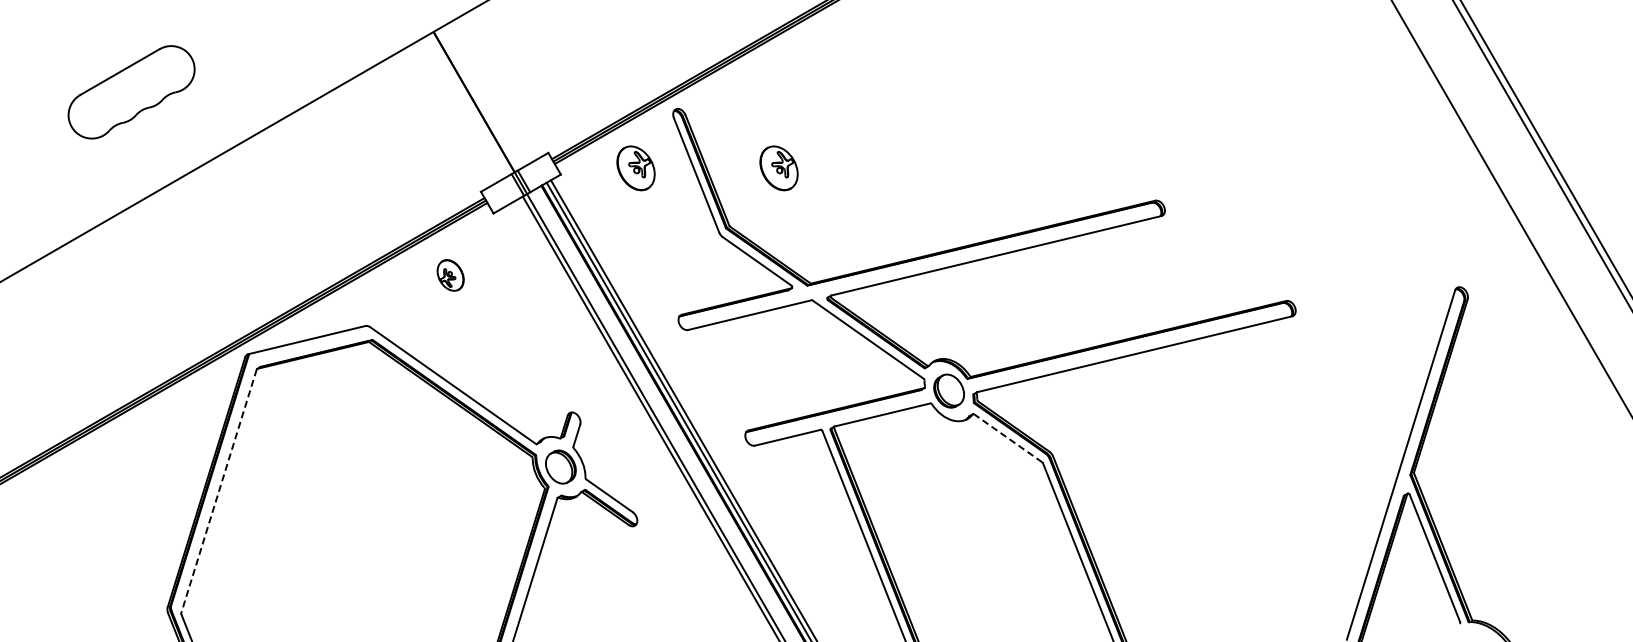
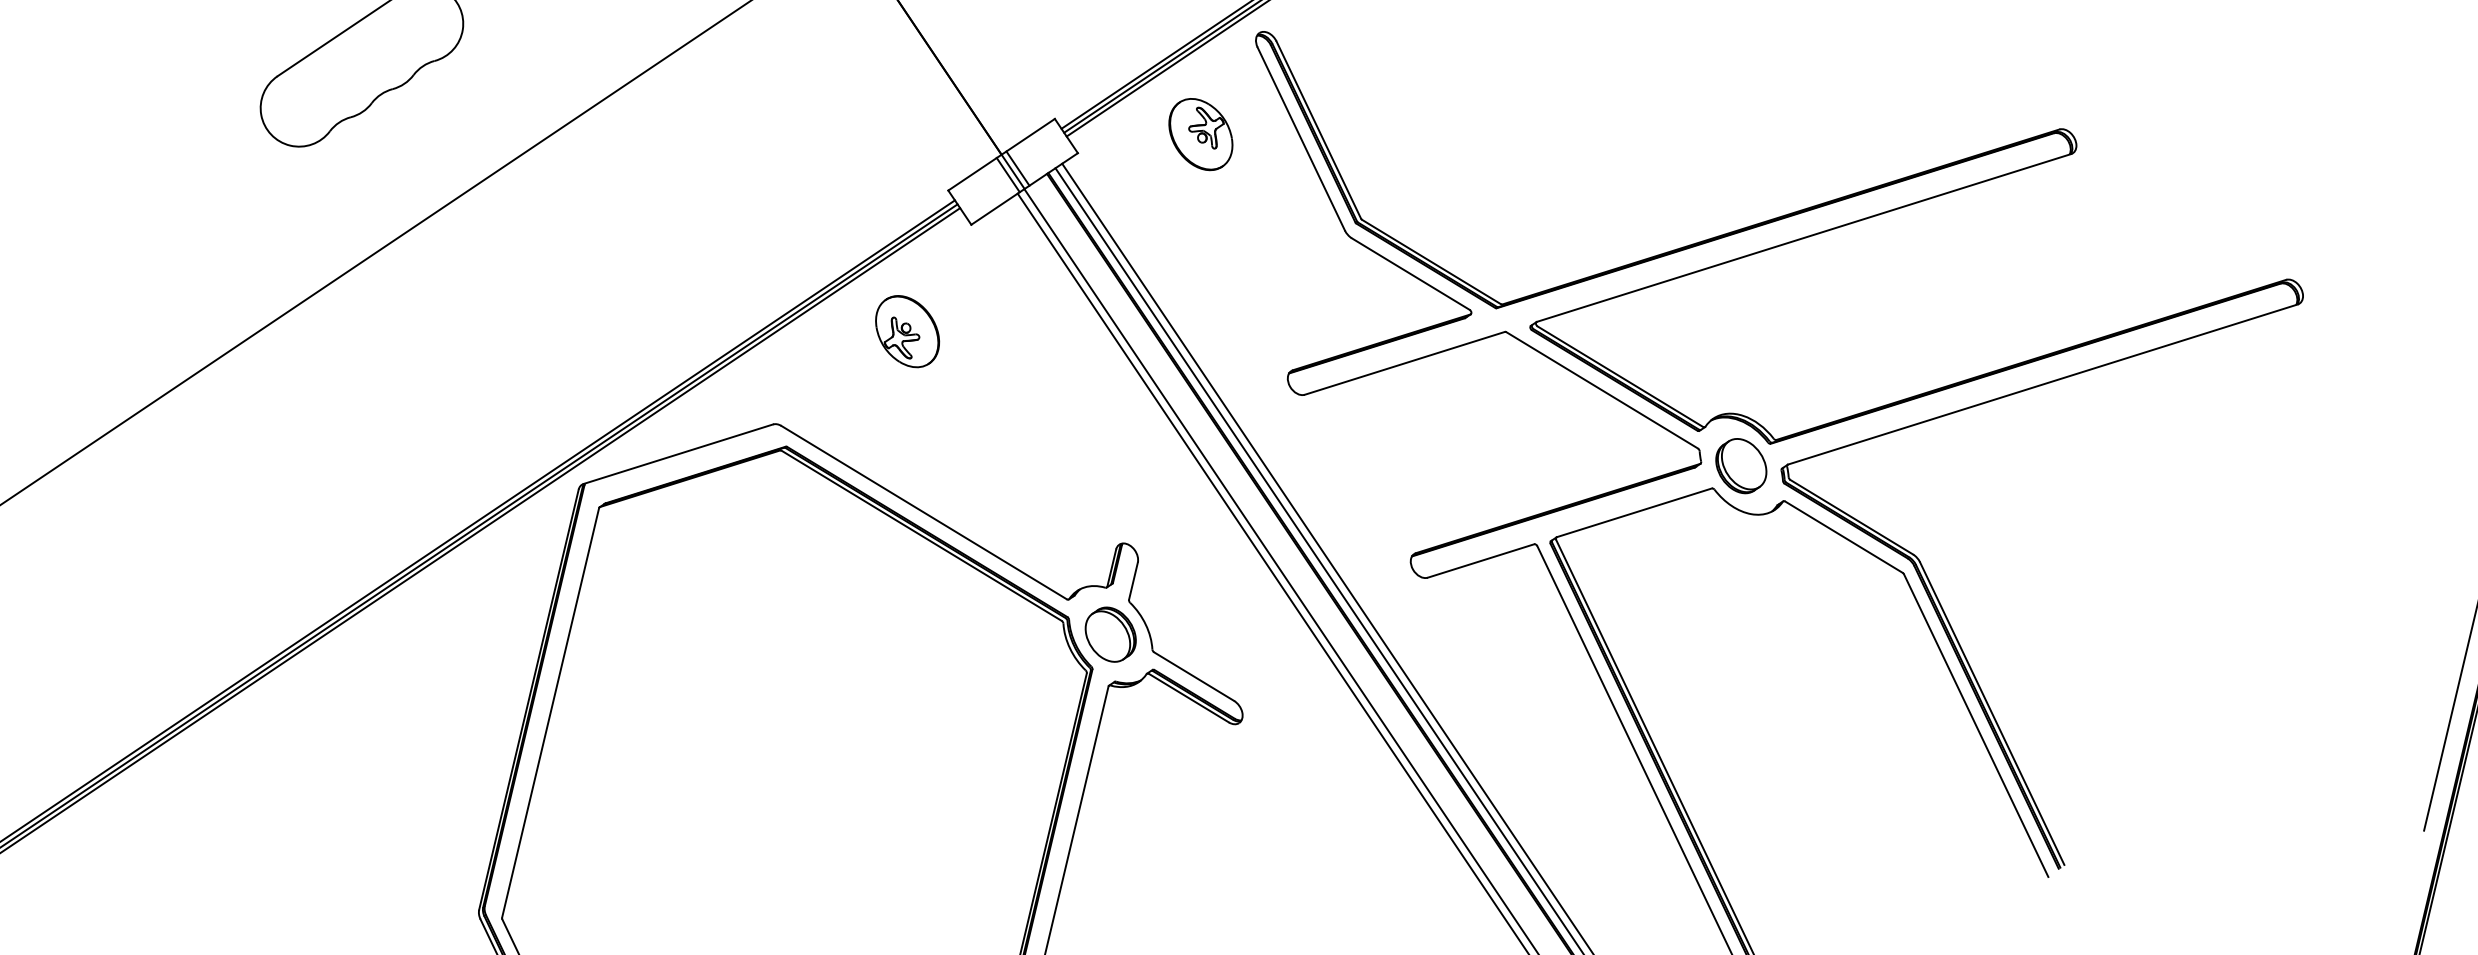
part: (778, 168) -> (1435, 118), removed
part: (450, 275) -> (907, 331), size x1.43
line: (1008, 438) -> (1844, 537), dashed -> solid
line: (219, 491) -> (551, 713), dashed -> solid

